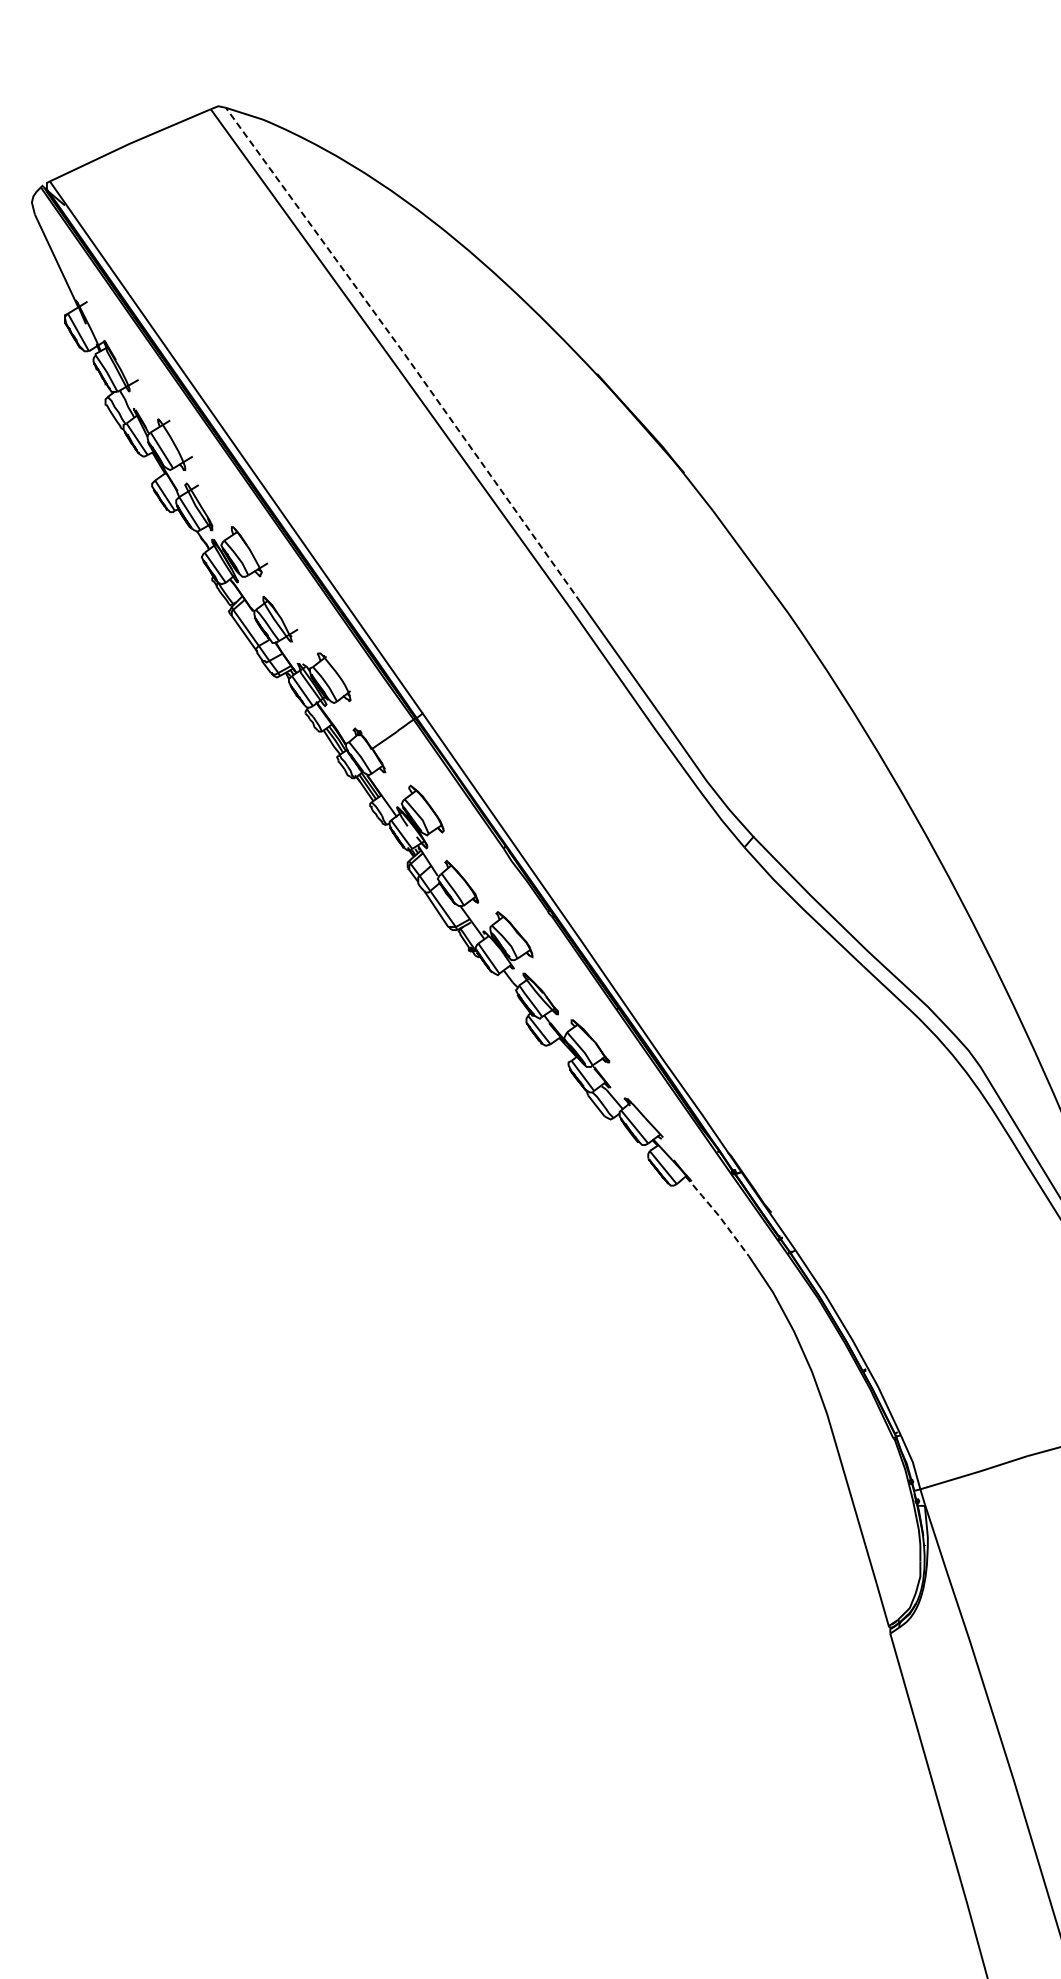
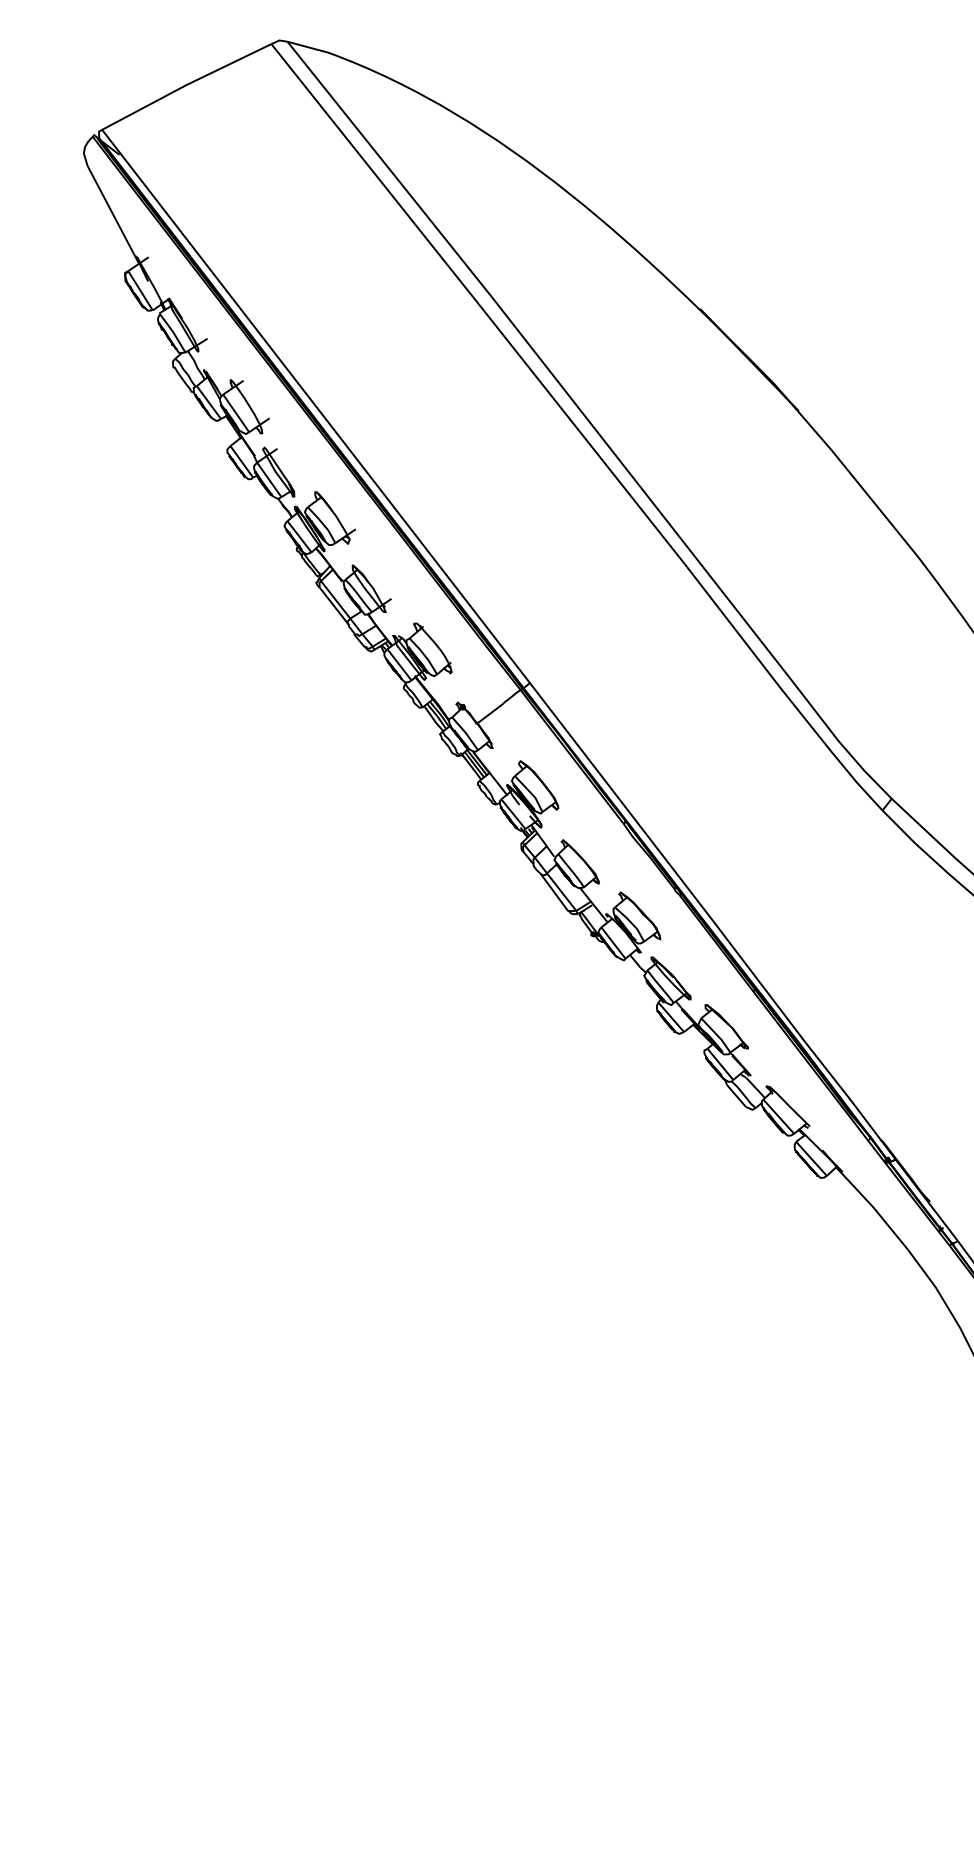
line: (404, 354) -> (492, 297), dashed -> solid
line: (718, 1215) -> (873, 1207), dashed -> solid

